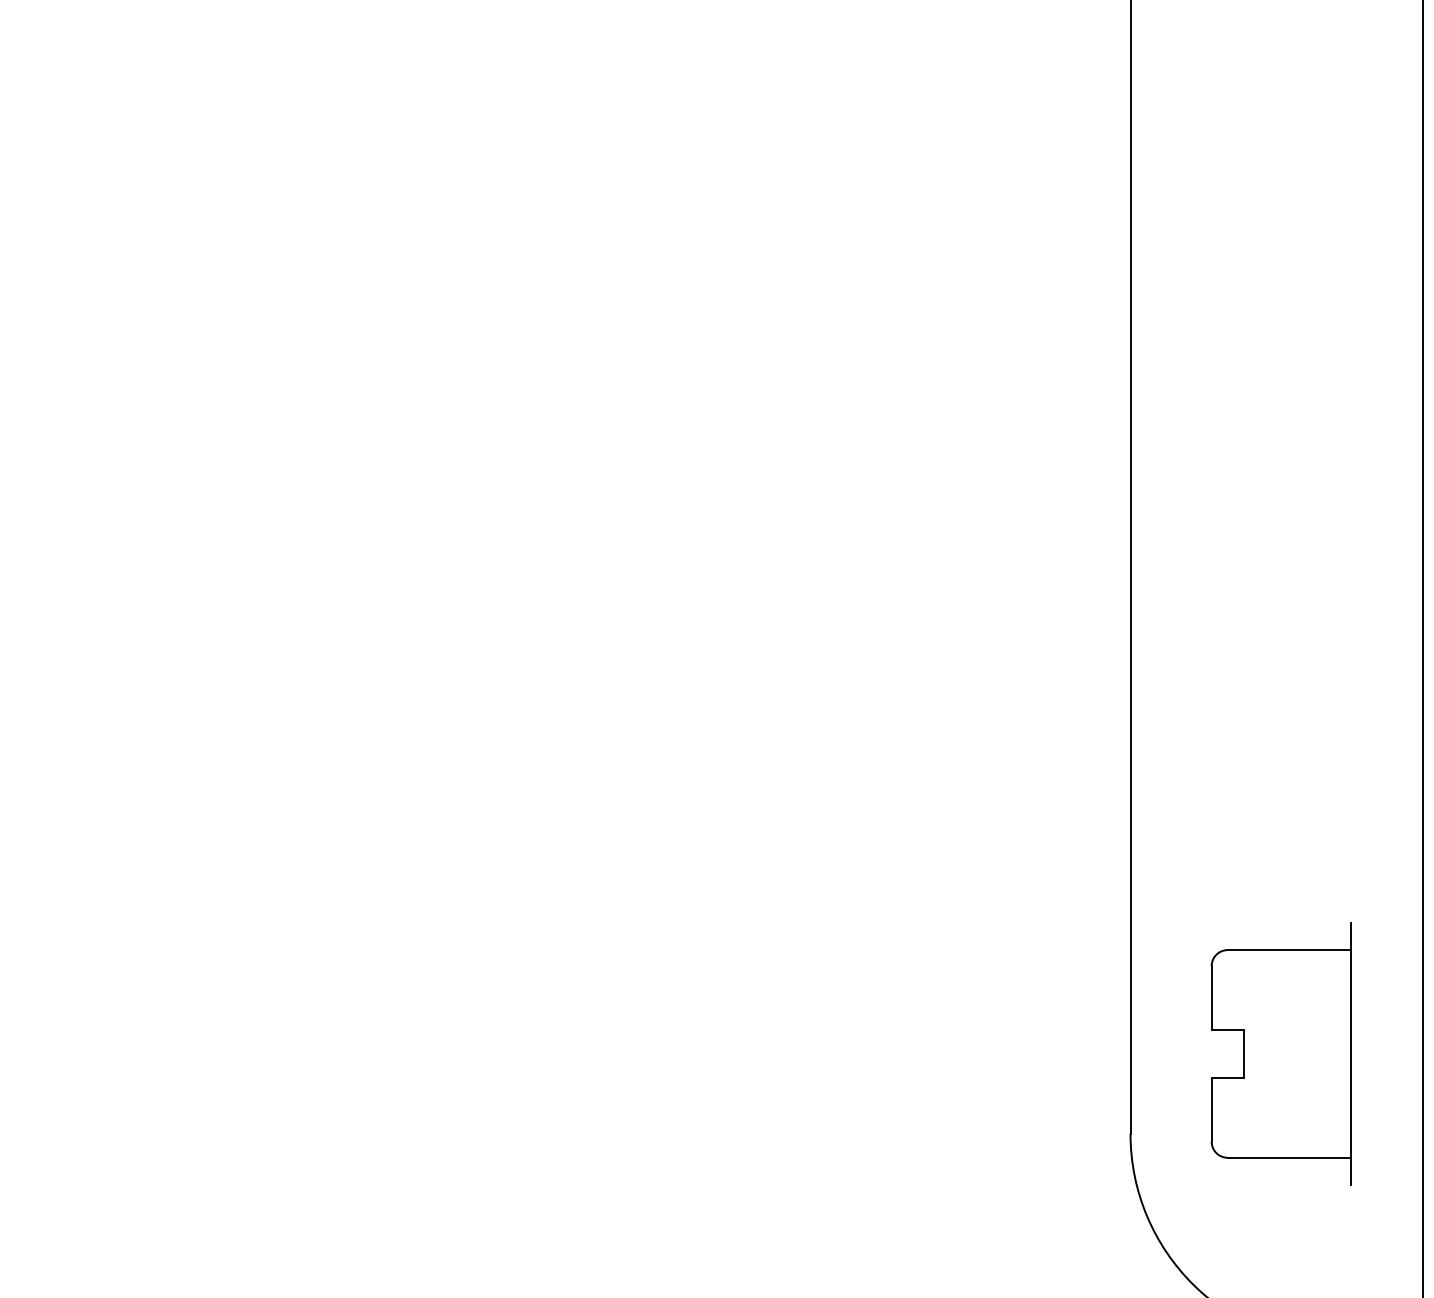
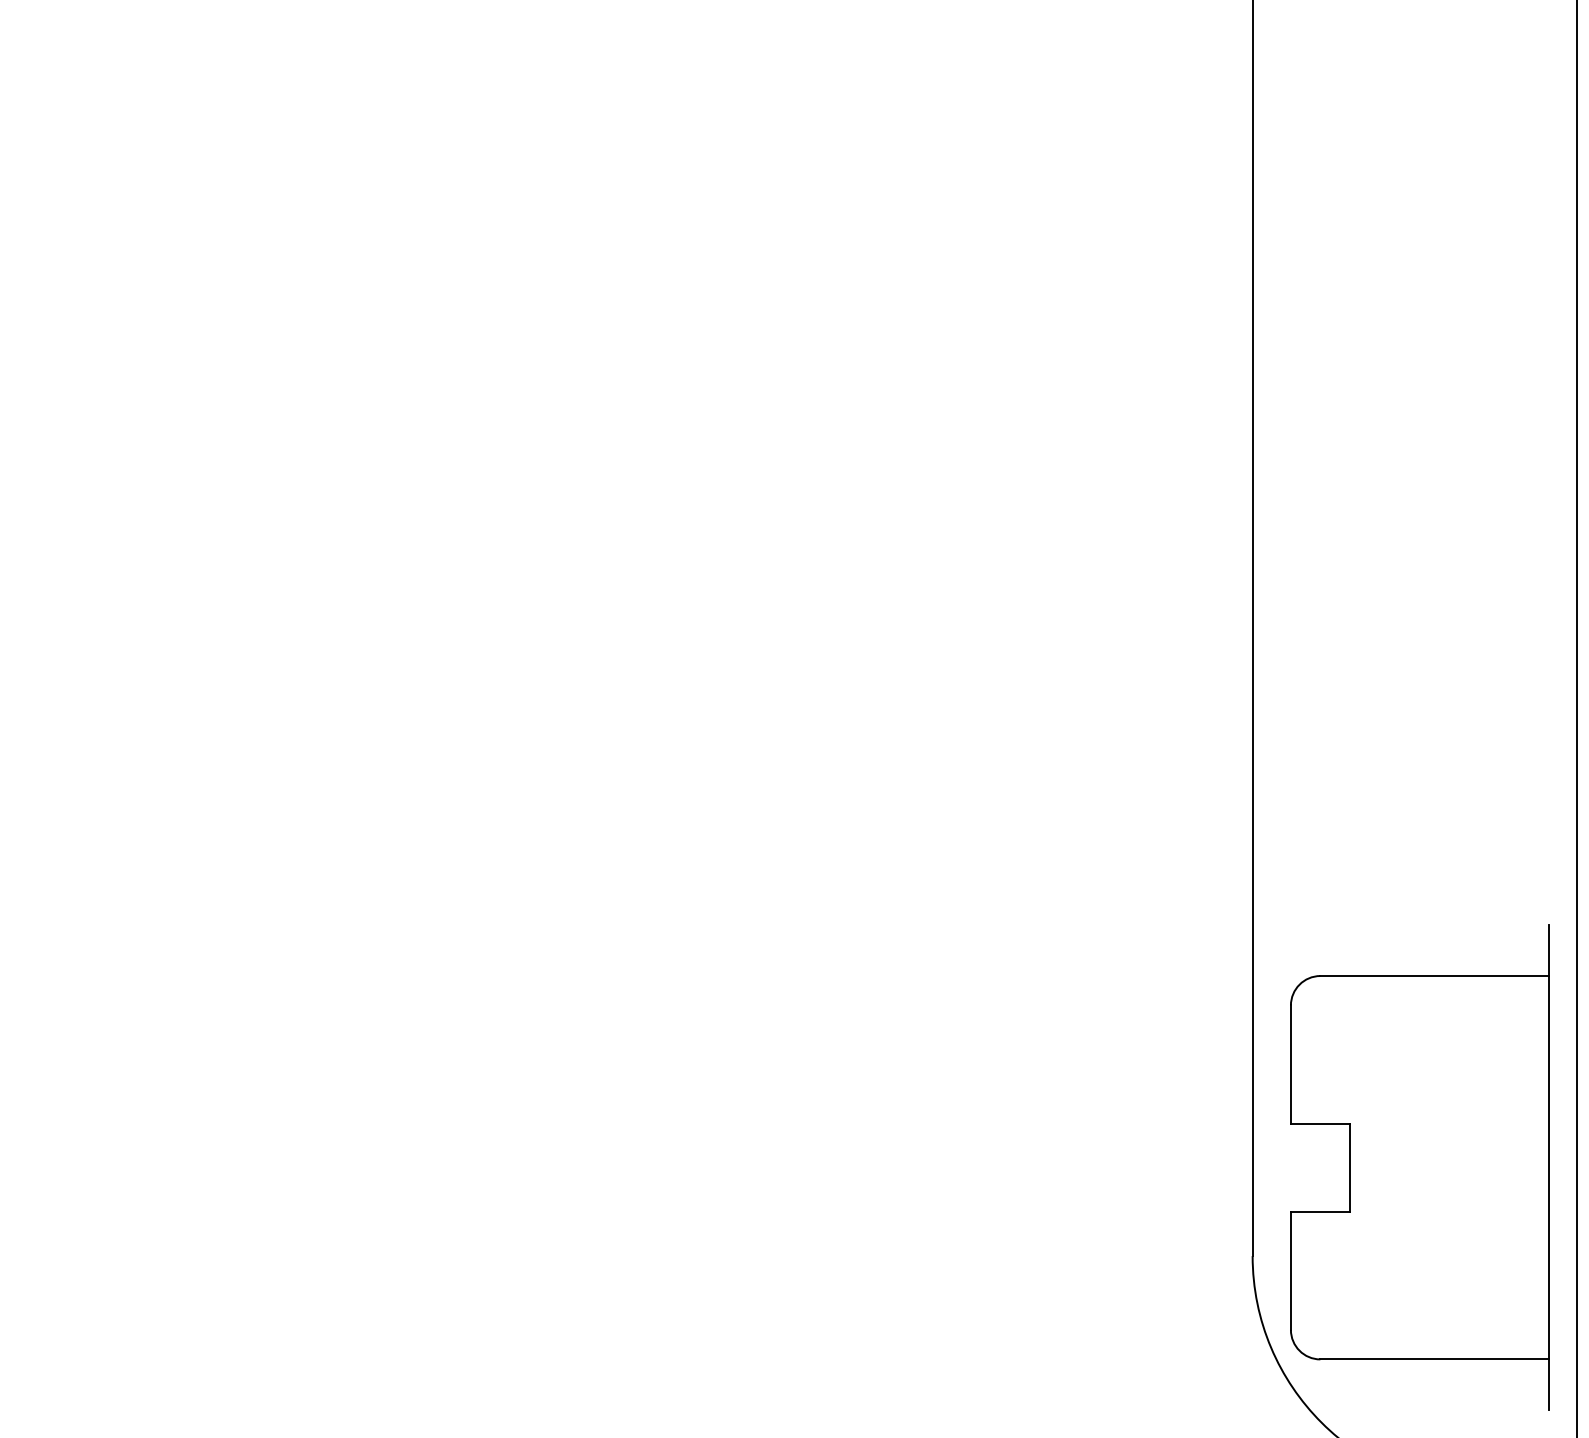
part: (1281, 1053) -> (1419, 1167), size x1.67

